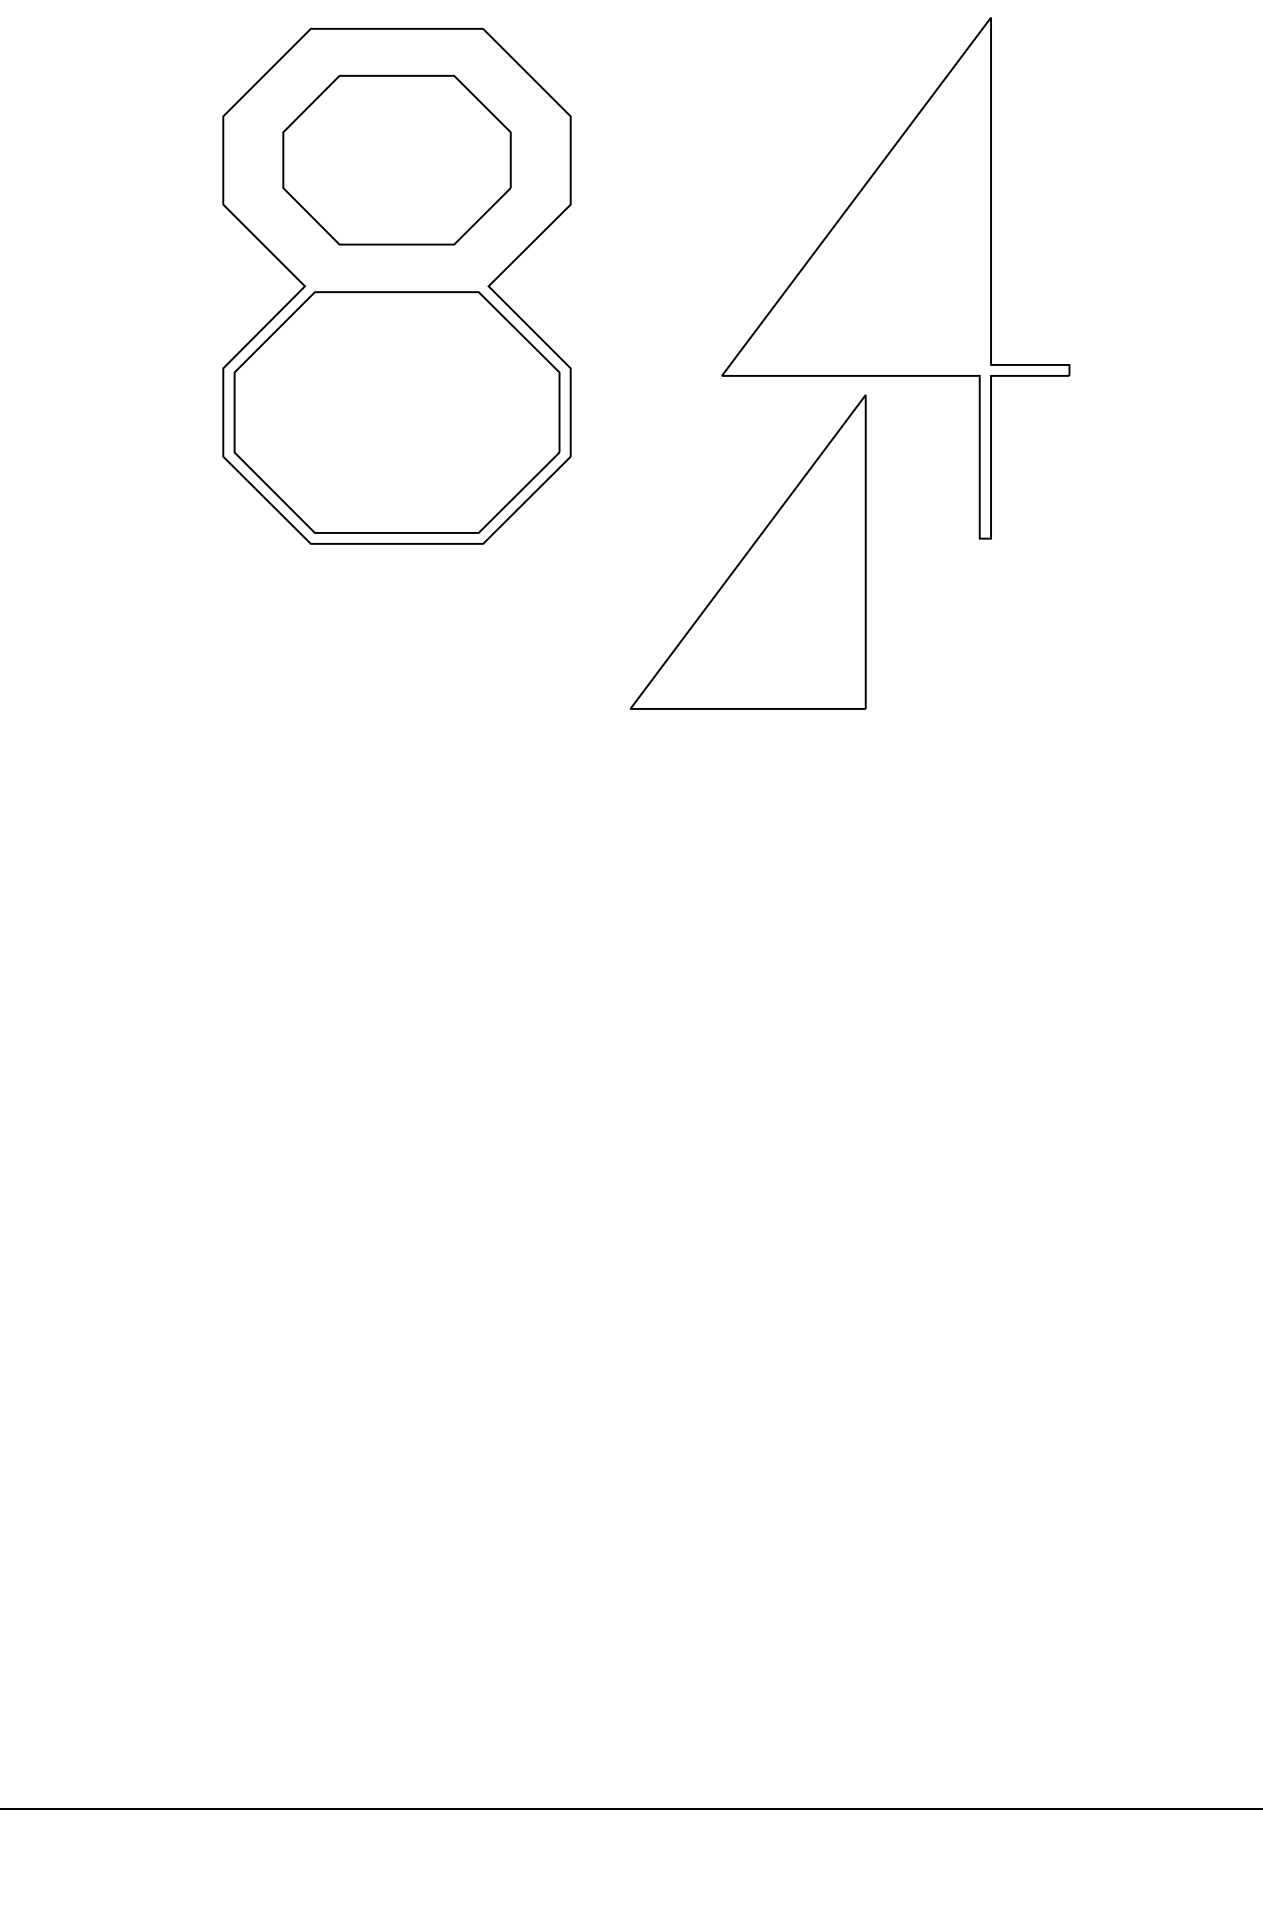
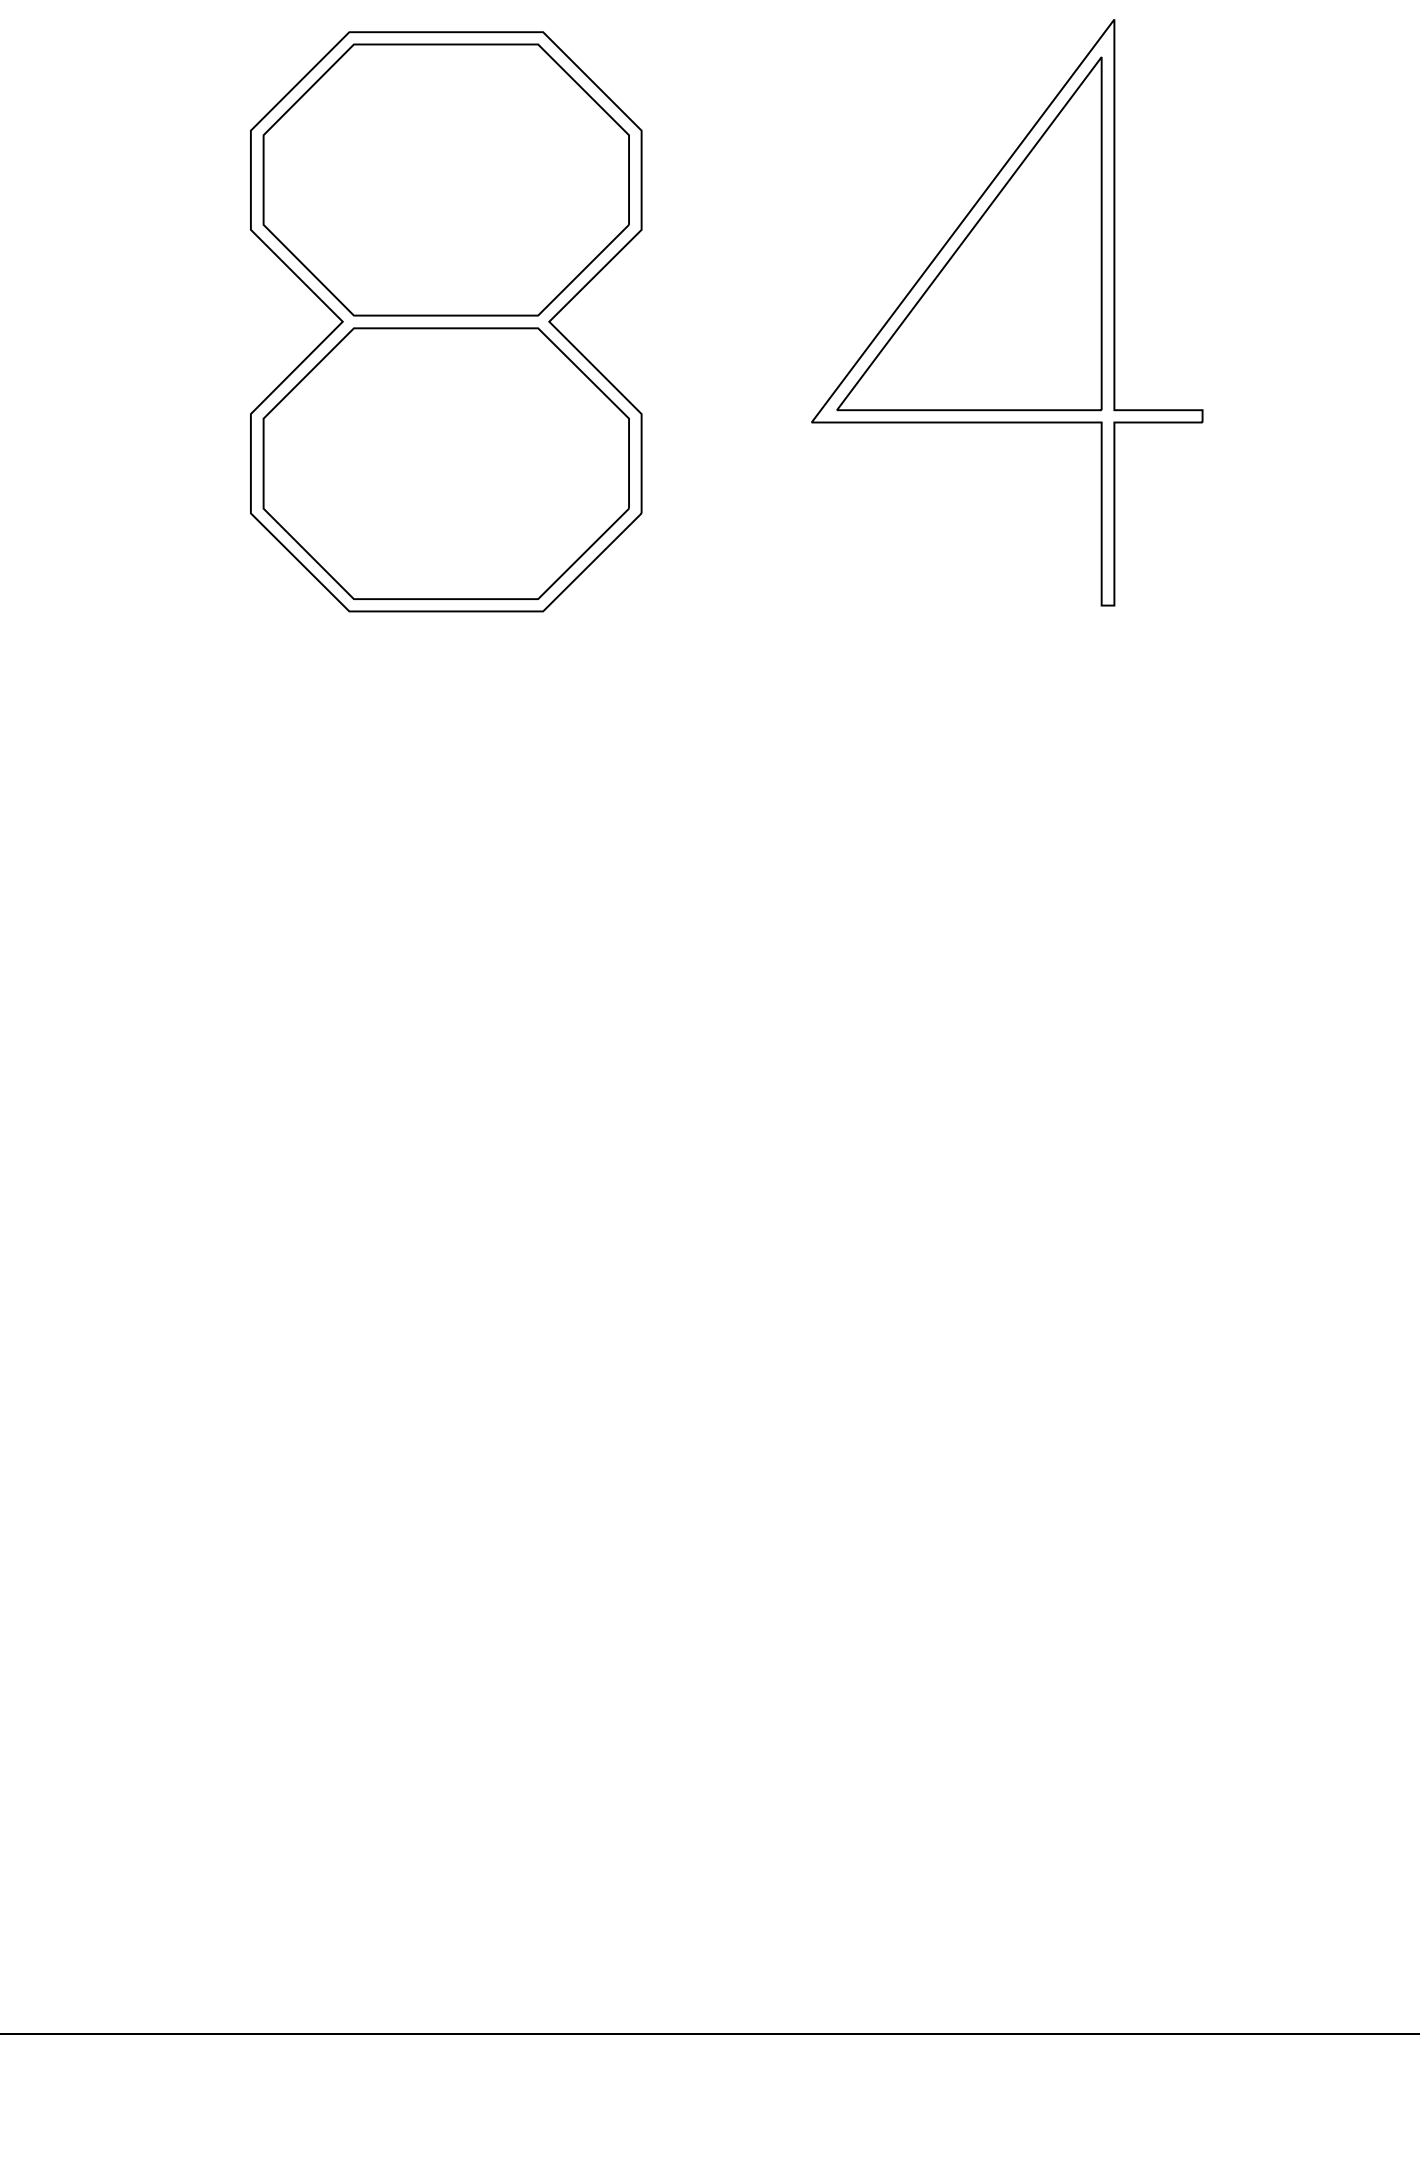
part: (396, 159) -> (445, 179), size x1.43
part: (747, 551) -> (968, 233), moved

